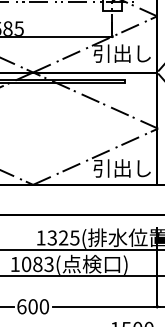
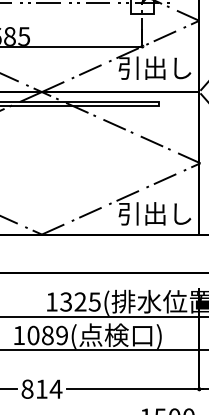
text: (48, 264) -> (61, 335), 1083( -> 1089(
text: (32, 306) -> (41, 388), 600 -> 814

